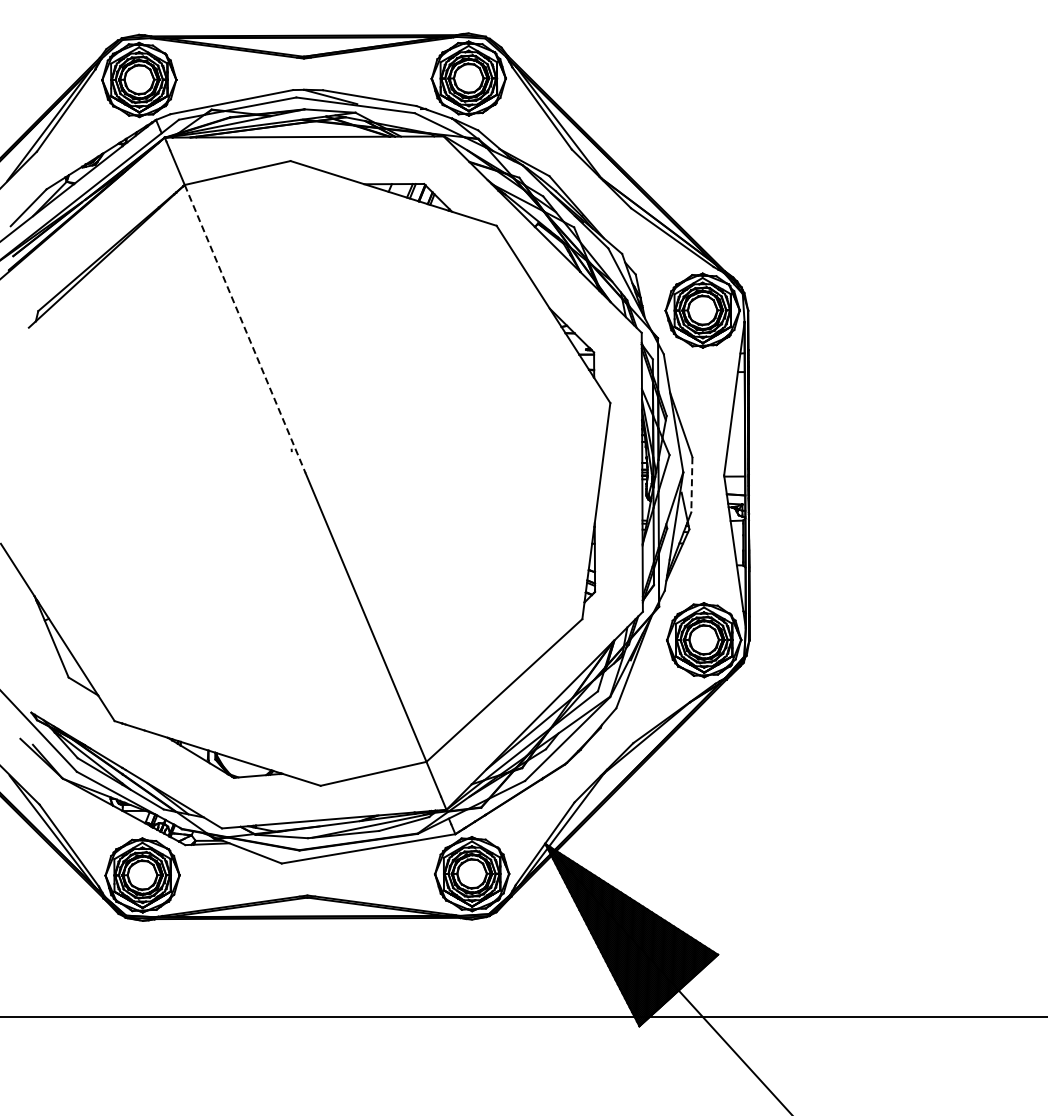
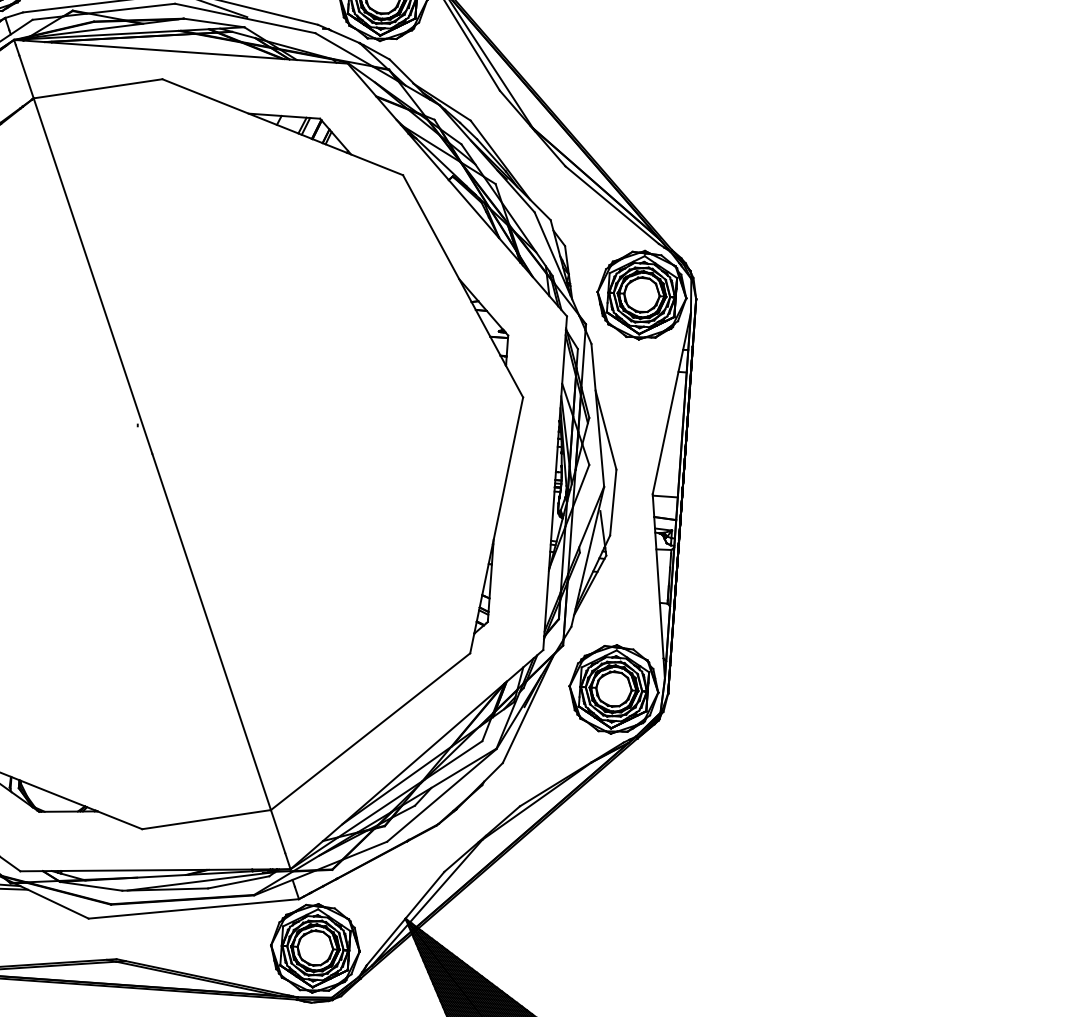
line: (245, 329) -> (93, 276), dashed -> solid
line: (691, 484) -> (612, 502), dashed -> solid

